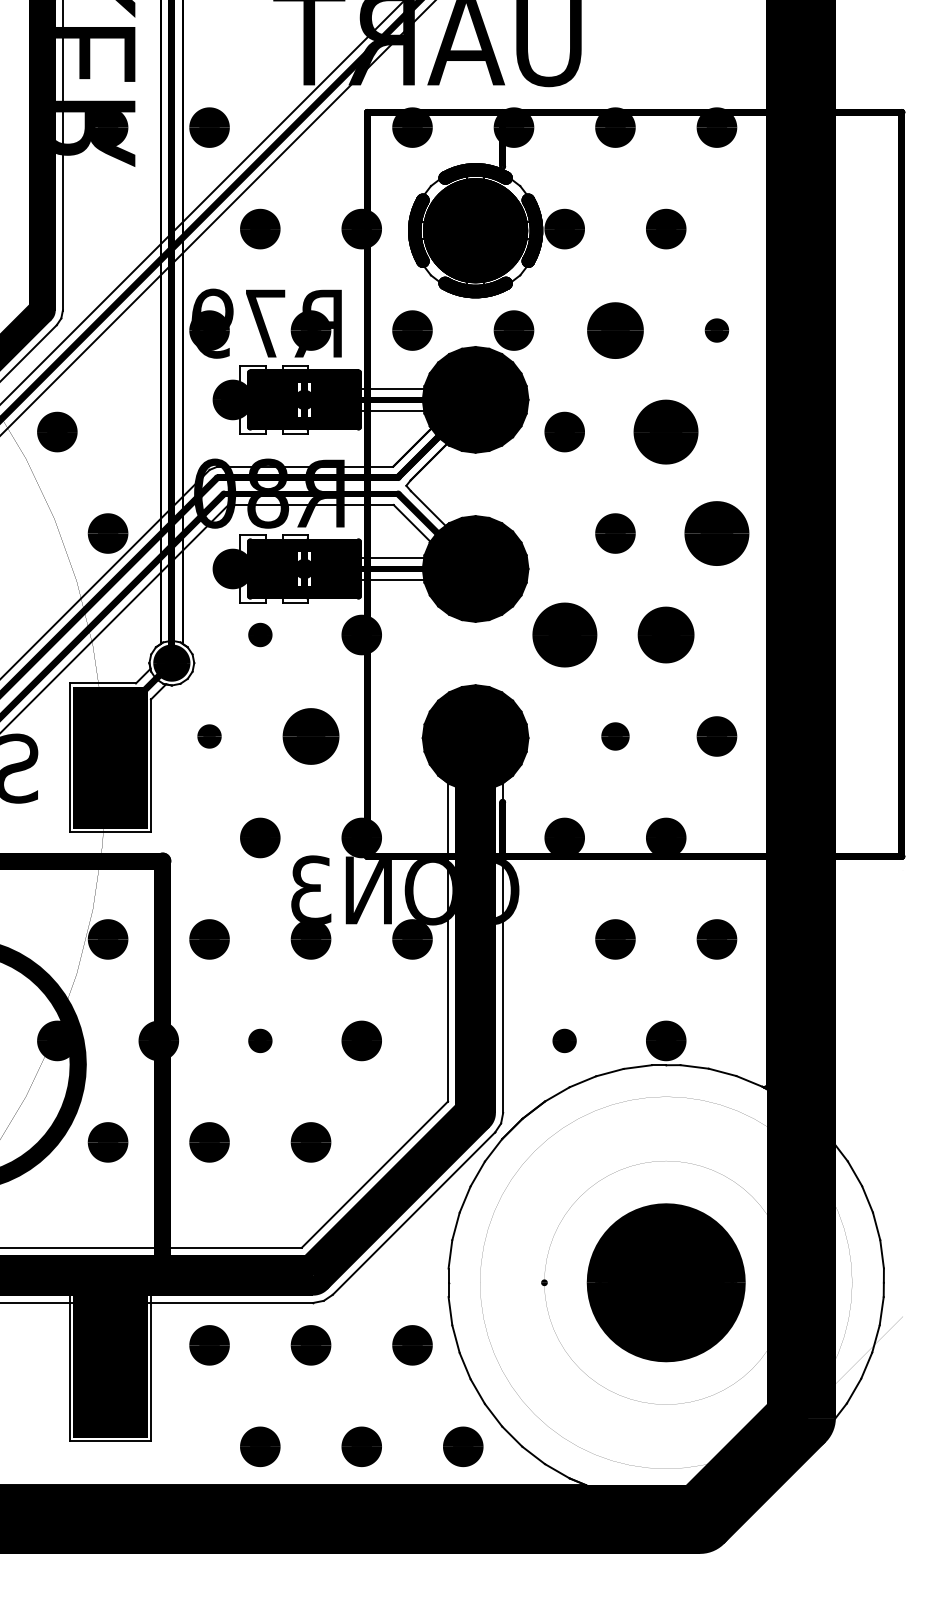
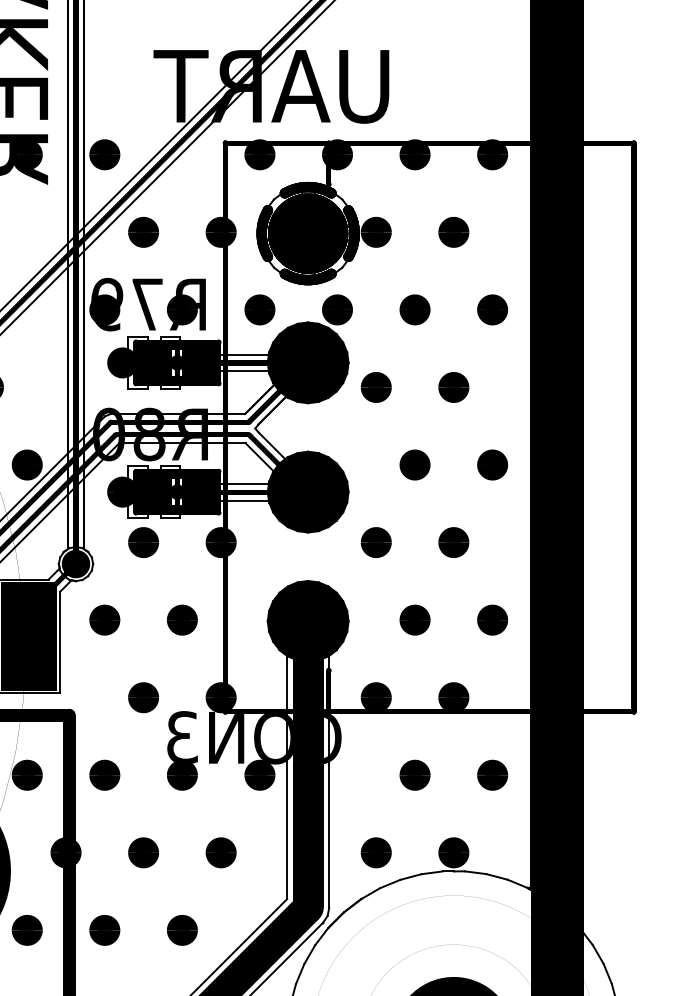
part: (615, 330) -> (415, 309), size x0.71
part: (716, 330) -> (492, 309), size x1.67
part: (666, 431) -> (454, 387), size x0.62
part: (716, 533) -> (492, 465), size x0.62
part: (260, 634) -> (143, 542), size x1.67
part: (564, 634) -> (376, 542), size x0.62
part: (666, 634) -> (454, 542), size x0.71
part: (209, 736) -> (104, 620), size x1.67
part: (310, 736) -> (181, 620), size x0.71
part: (615, 736) -> (415, 620), size x1.43
part: (260, 1040) -> (143, 852), size x1.67
part: (564, 1040) -> (376, 852), size x1.67

